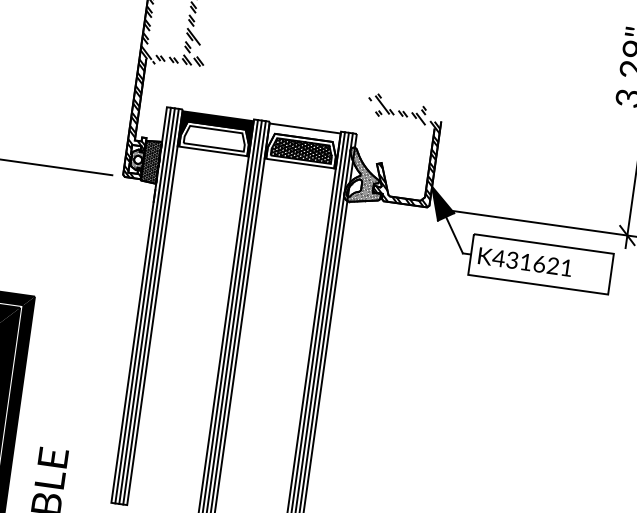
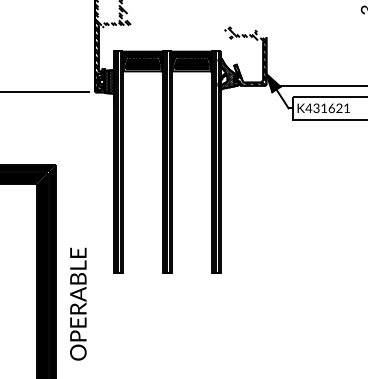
hatch: (214, 139) -> (142, 64), added
fill: (302, 145) -> (191, 61), added

